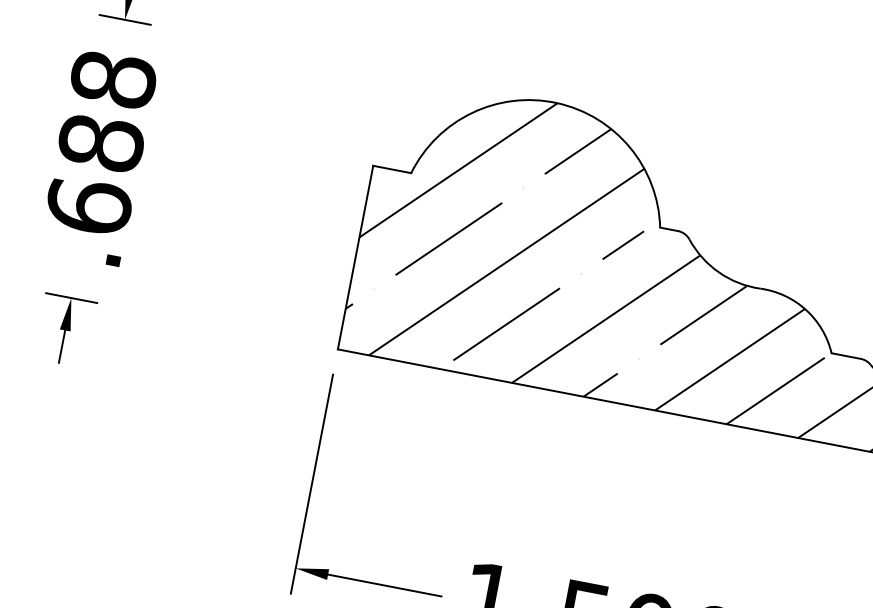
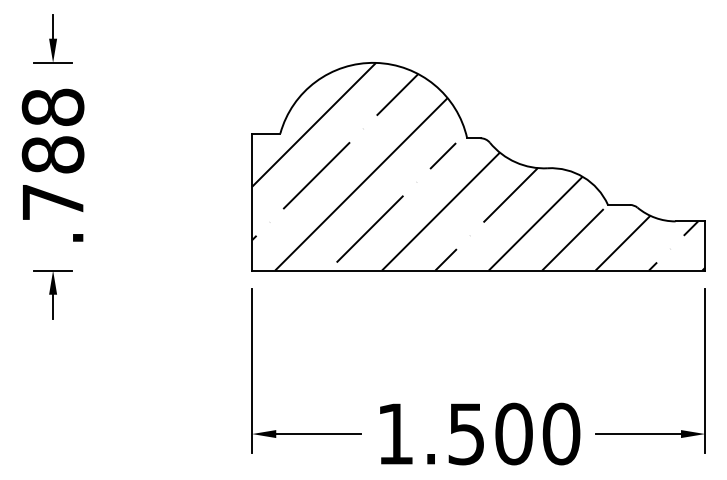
text: (88, 205) -> (52, 201), .688 -> .788

